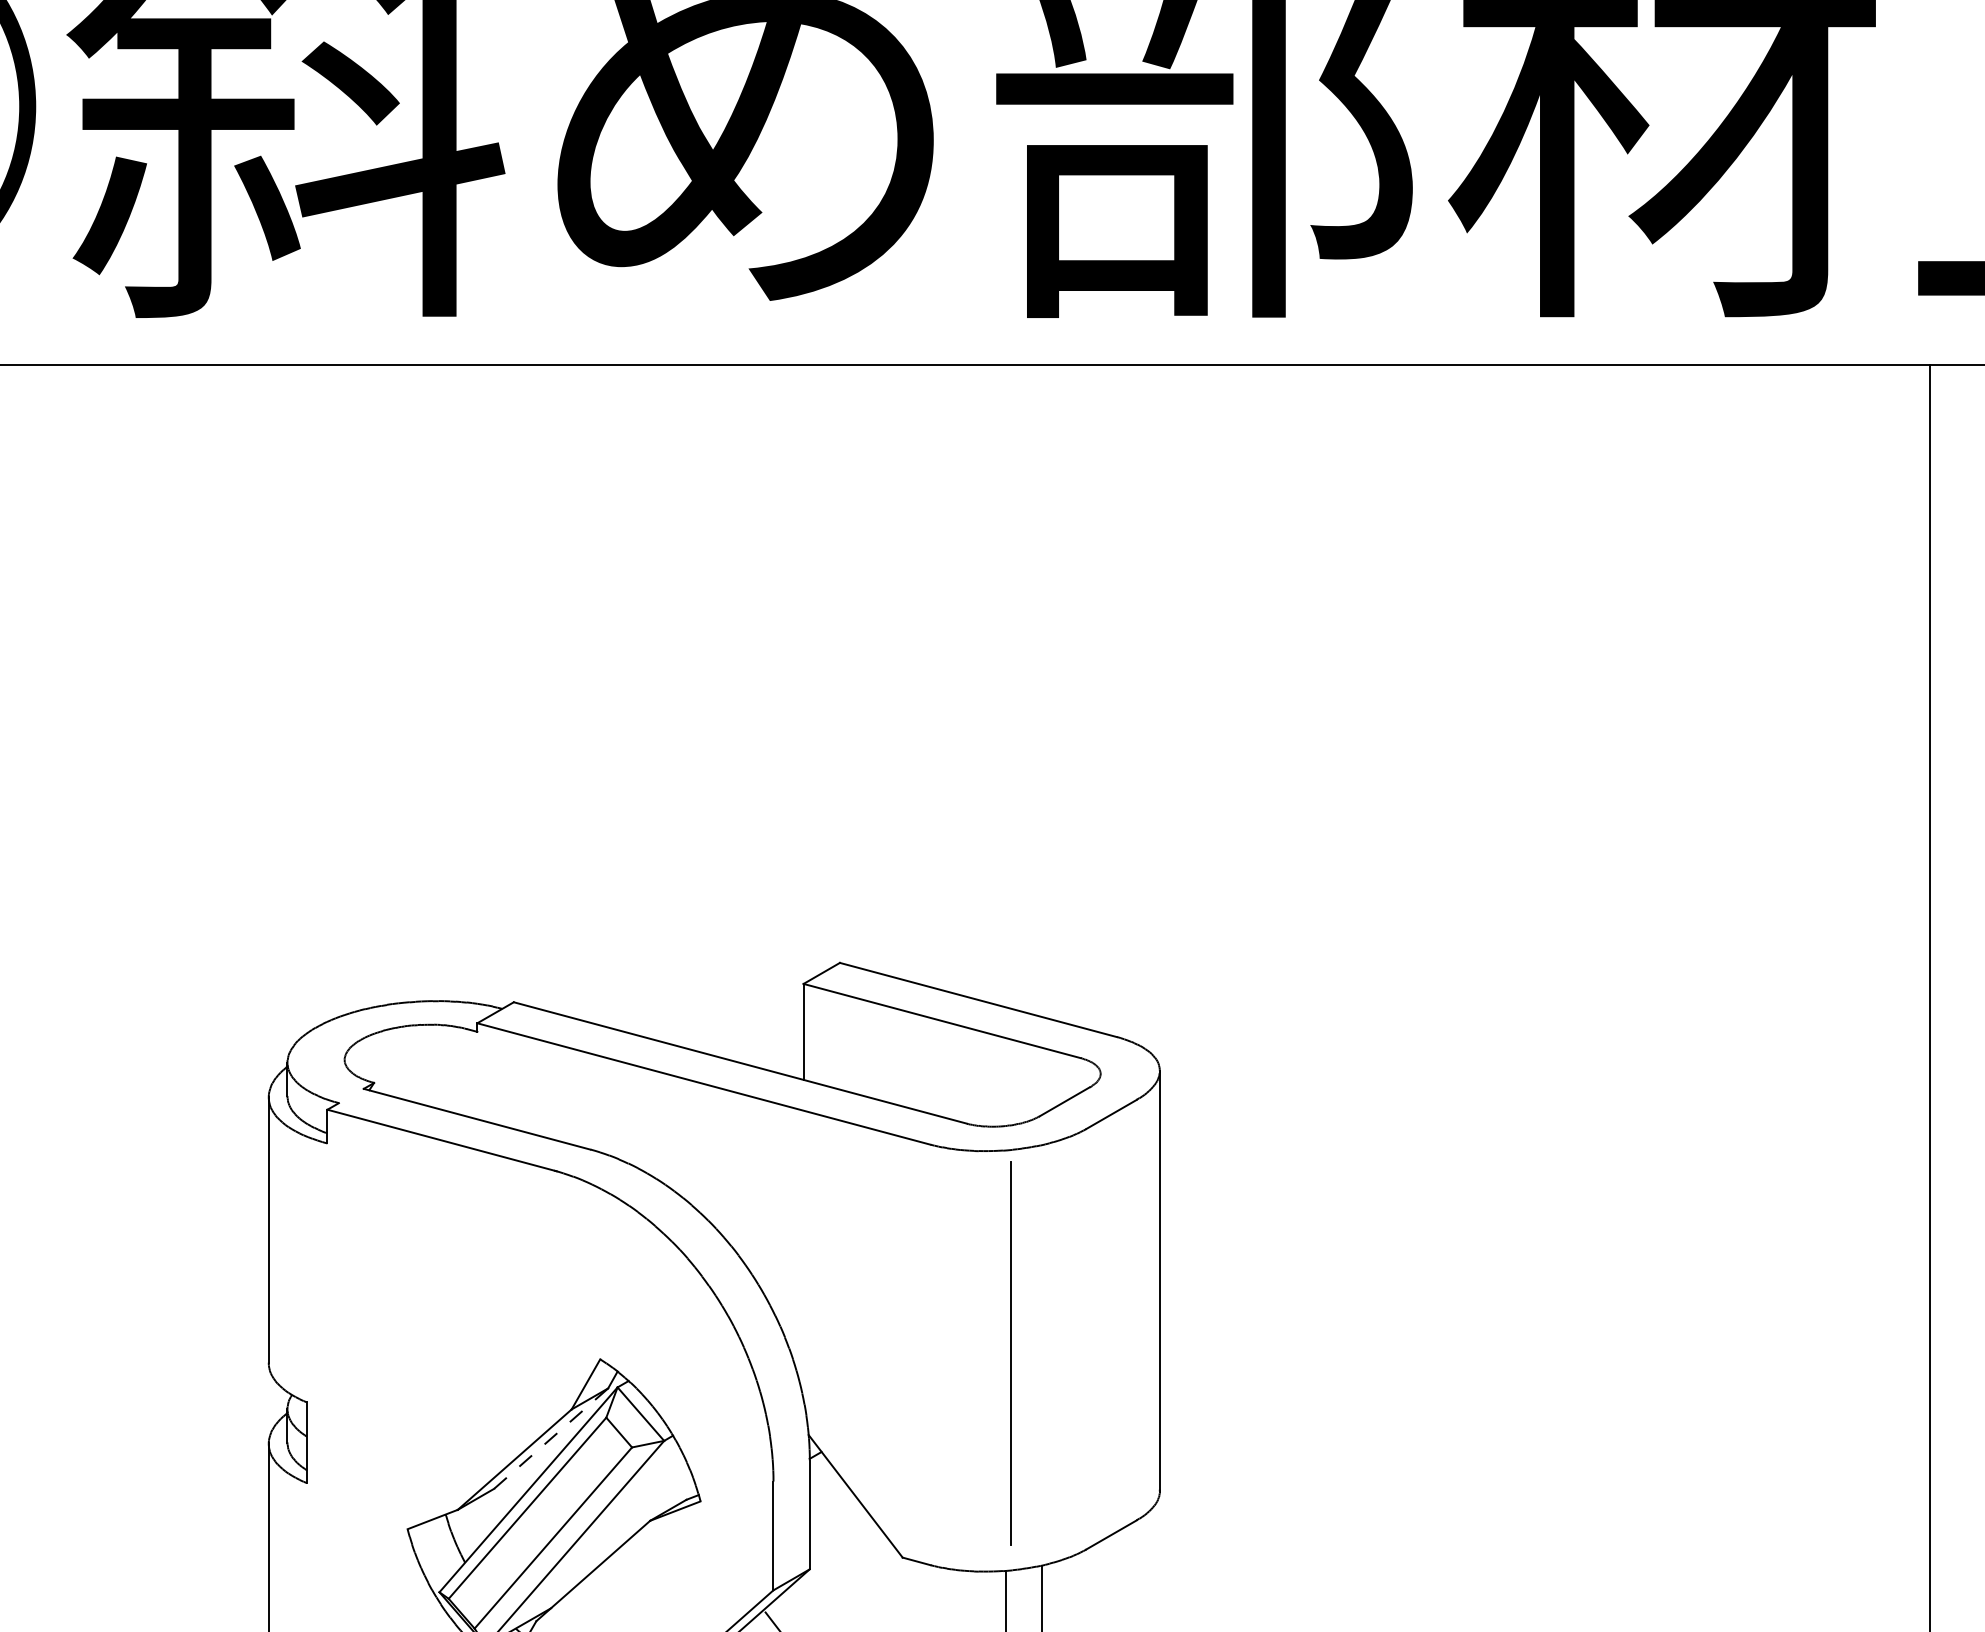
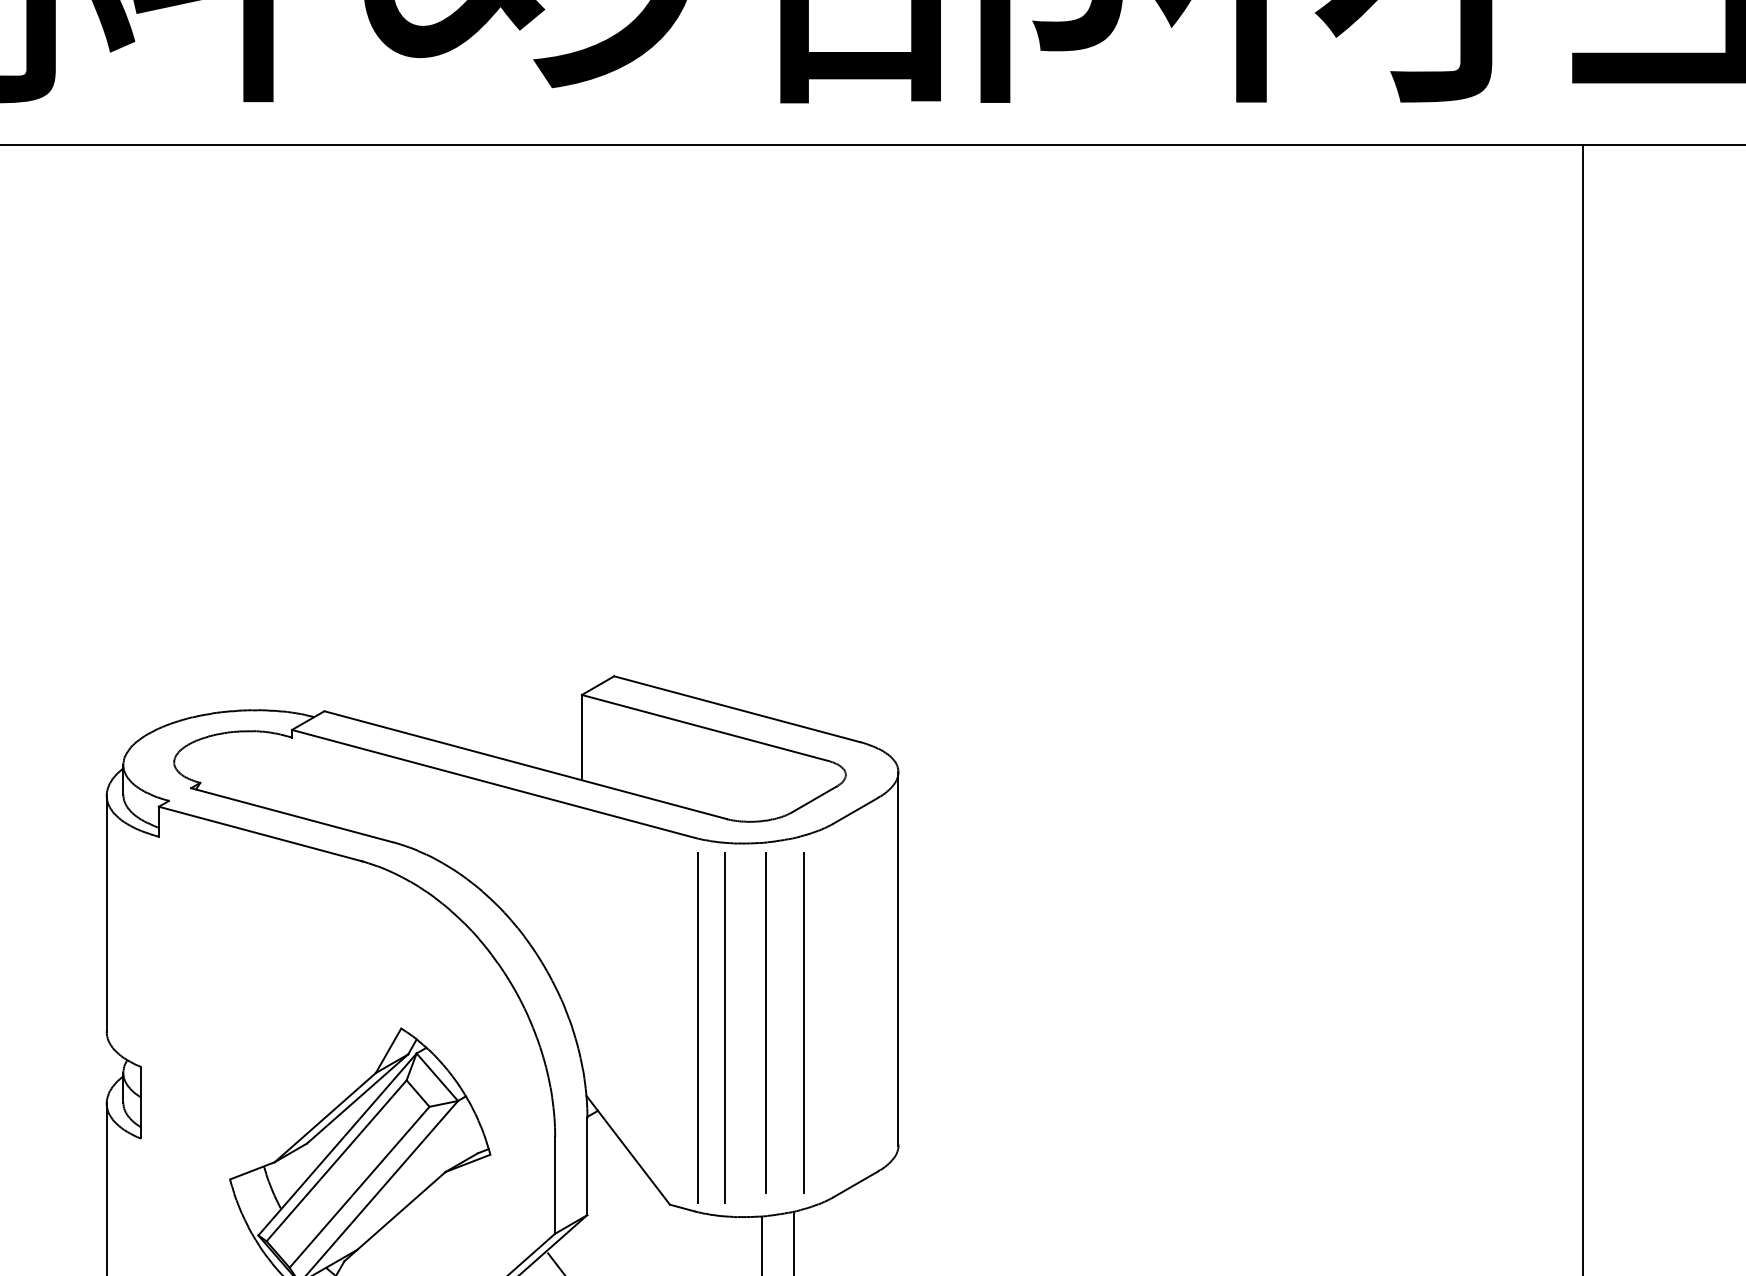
line: (1053, 1353) -> (803, 1023), added
line: (934, 1358) -> (698, 1027), added
line: (964, 1358) -> (724, 1027), added
line: (551, 1438) -> (357, 1098), dashed -> solid

